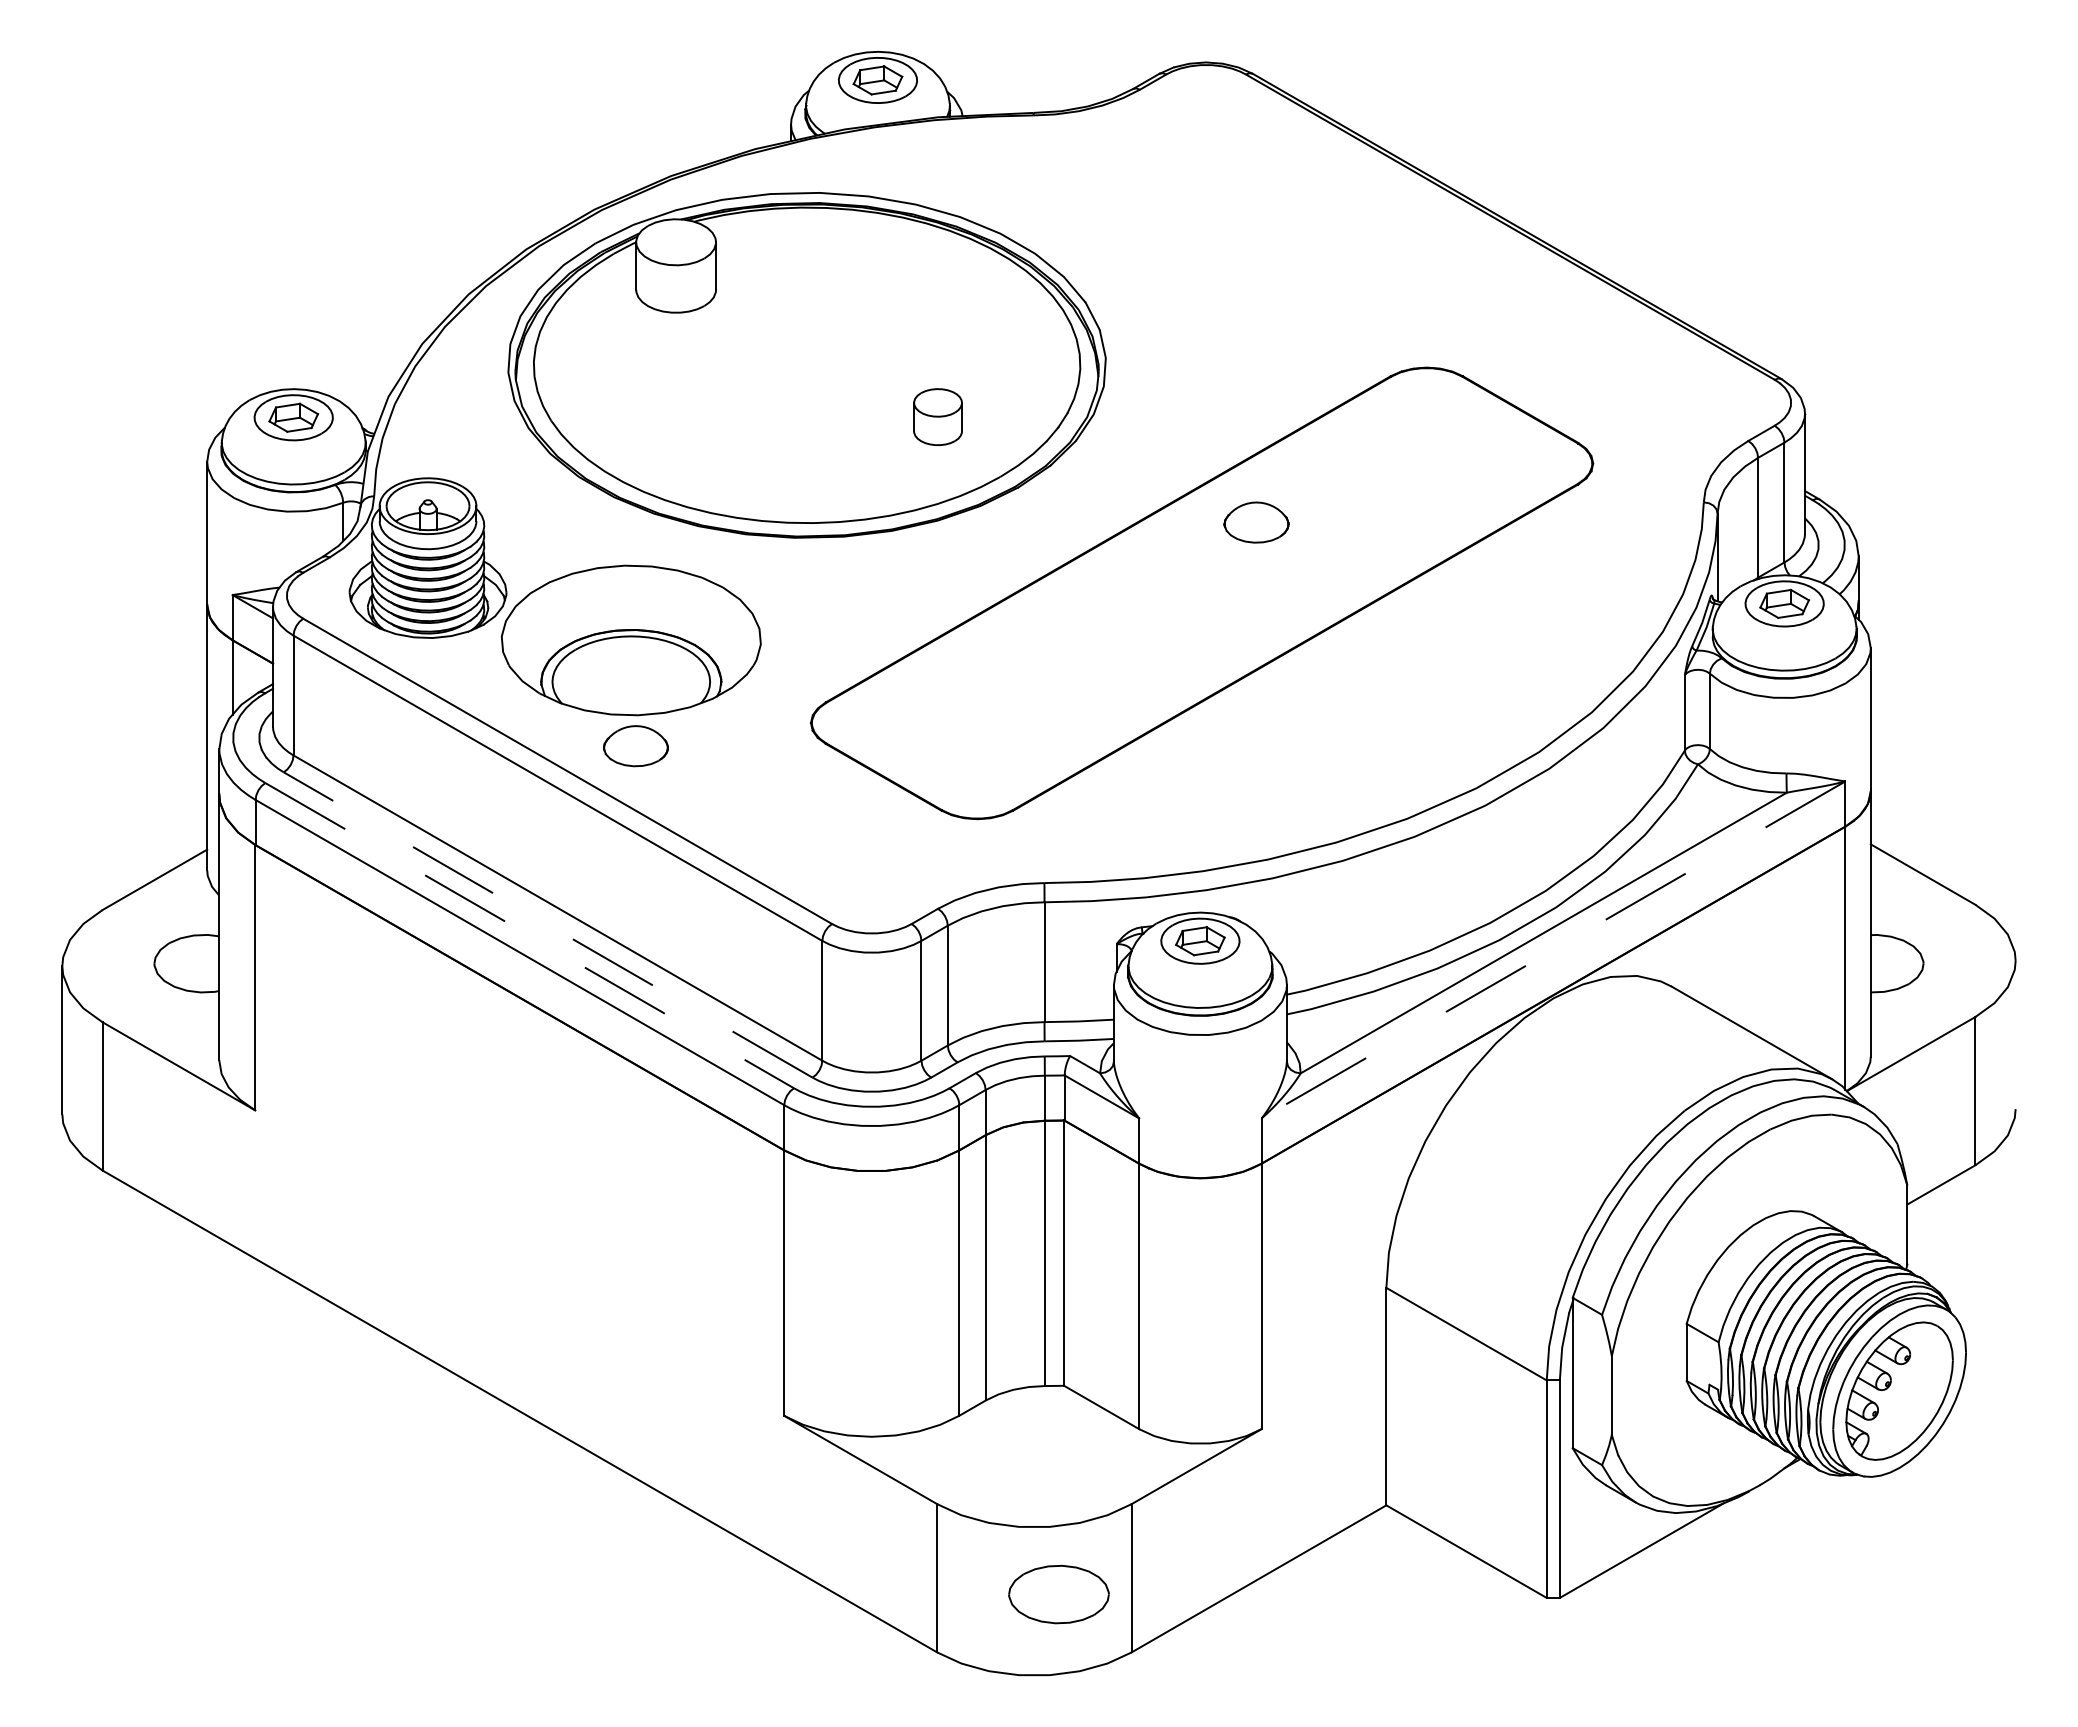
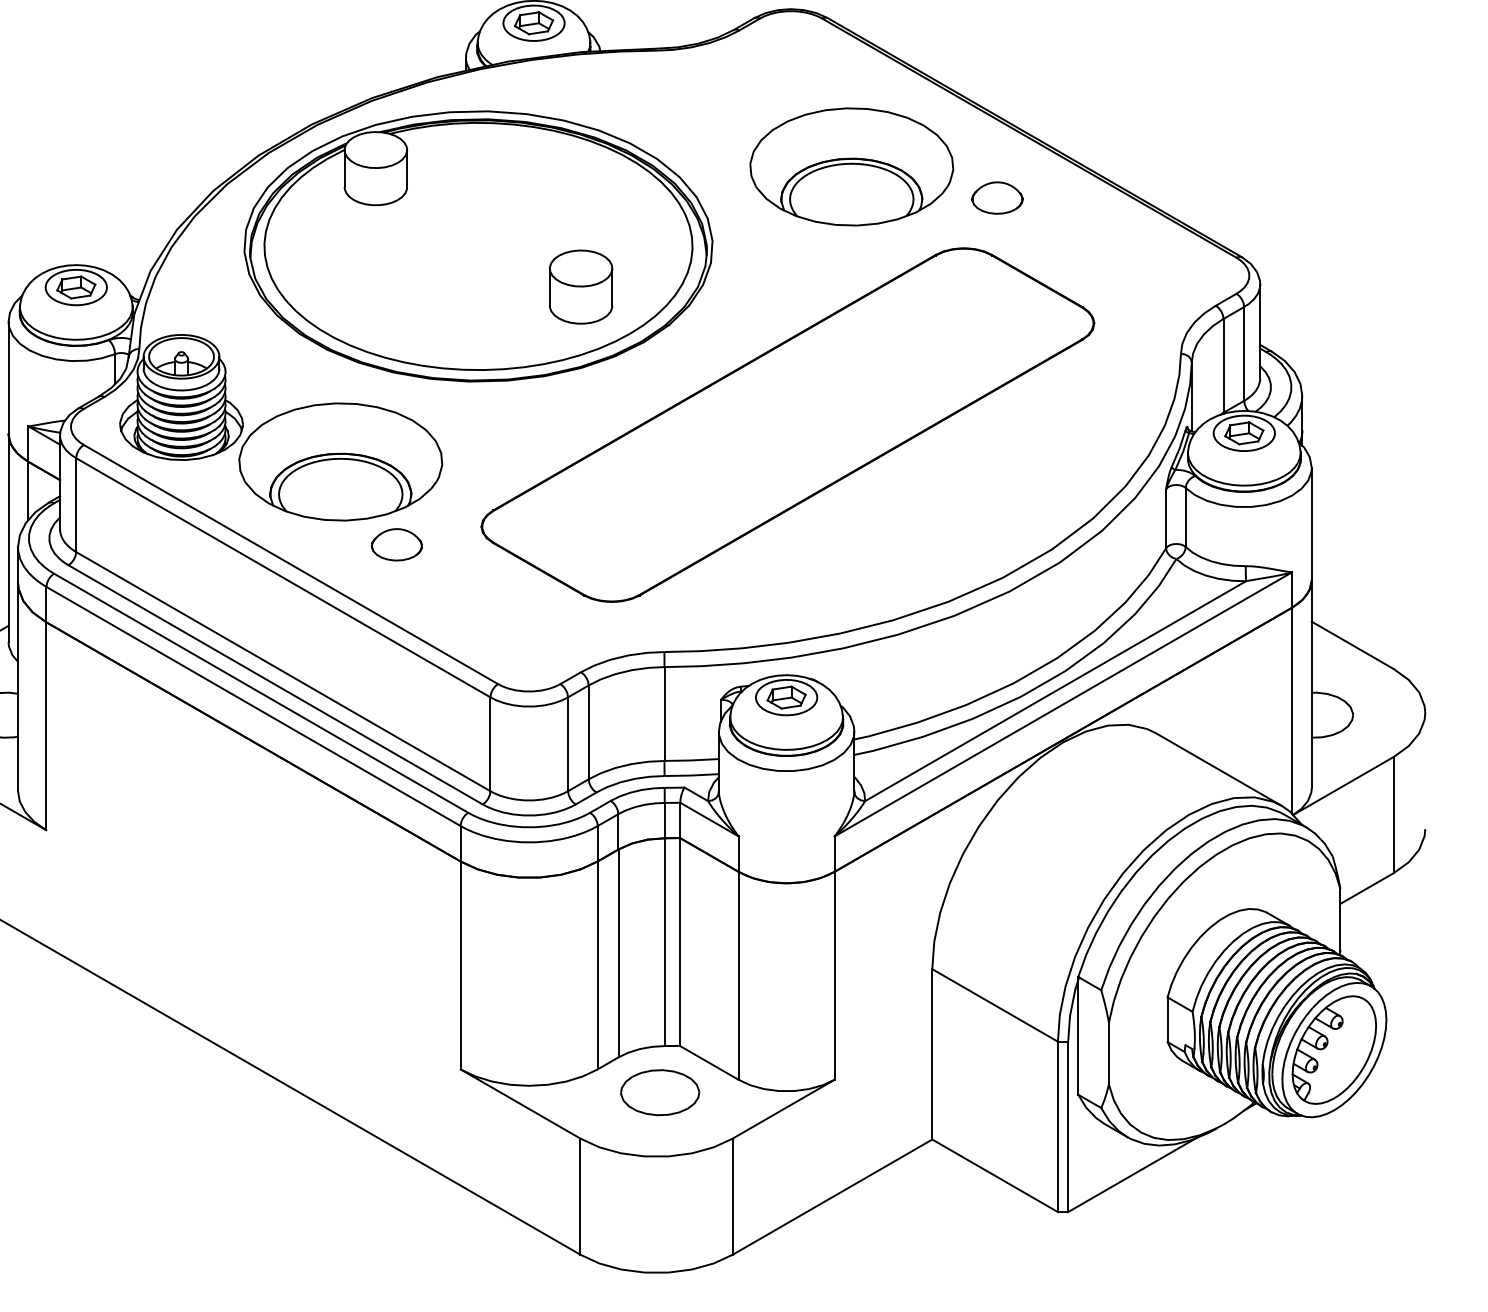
part: (1283, 263) -> (851, 166), added
part: (937, 416) -> (580, 286), size x1.67
part: (1256, 522) -> (997, 198), moved
part: (635, 746) -> (396, 545), moved
line: (547, 924) -> (275, 684), dashed -> solid
line: (530, 935) -> (261, 693), dashed -> solid
line: (1553, 950) -> (1063, 704), dashed -> solid
part: (1058, 1594) -> (659, 1092), moved

